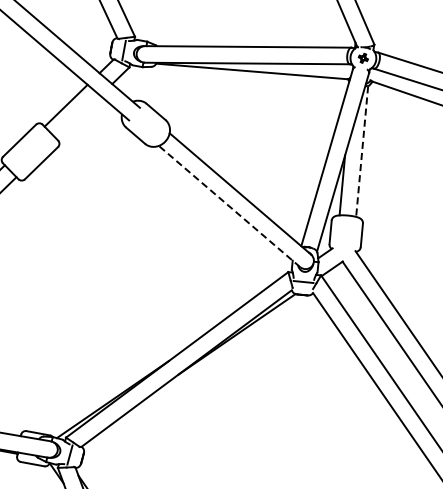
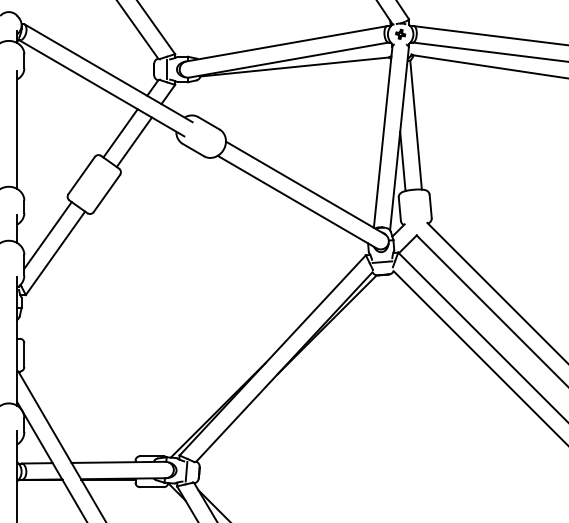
line: (77, 117) -> (133, 142), added
line: (362, 152) -> (416, 125), dashed -> solid
line: (229, 207) -> (297, 202), dashed -> solid

